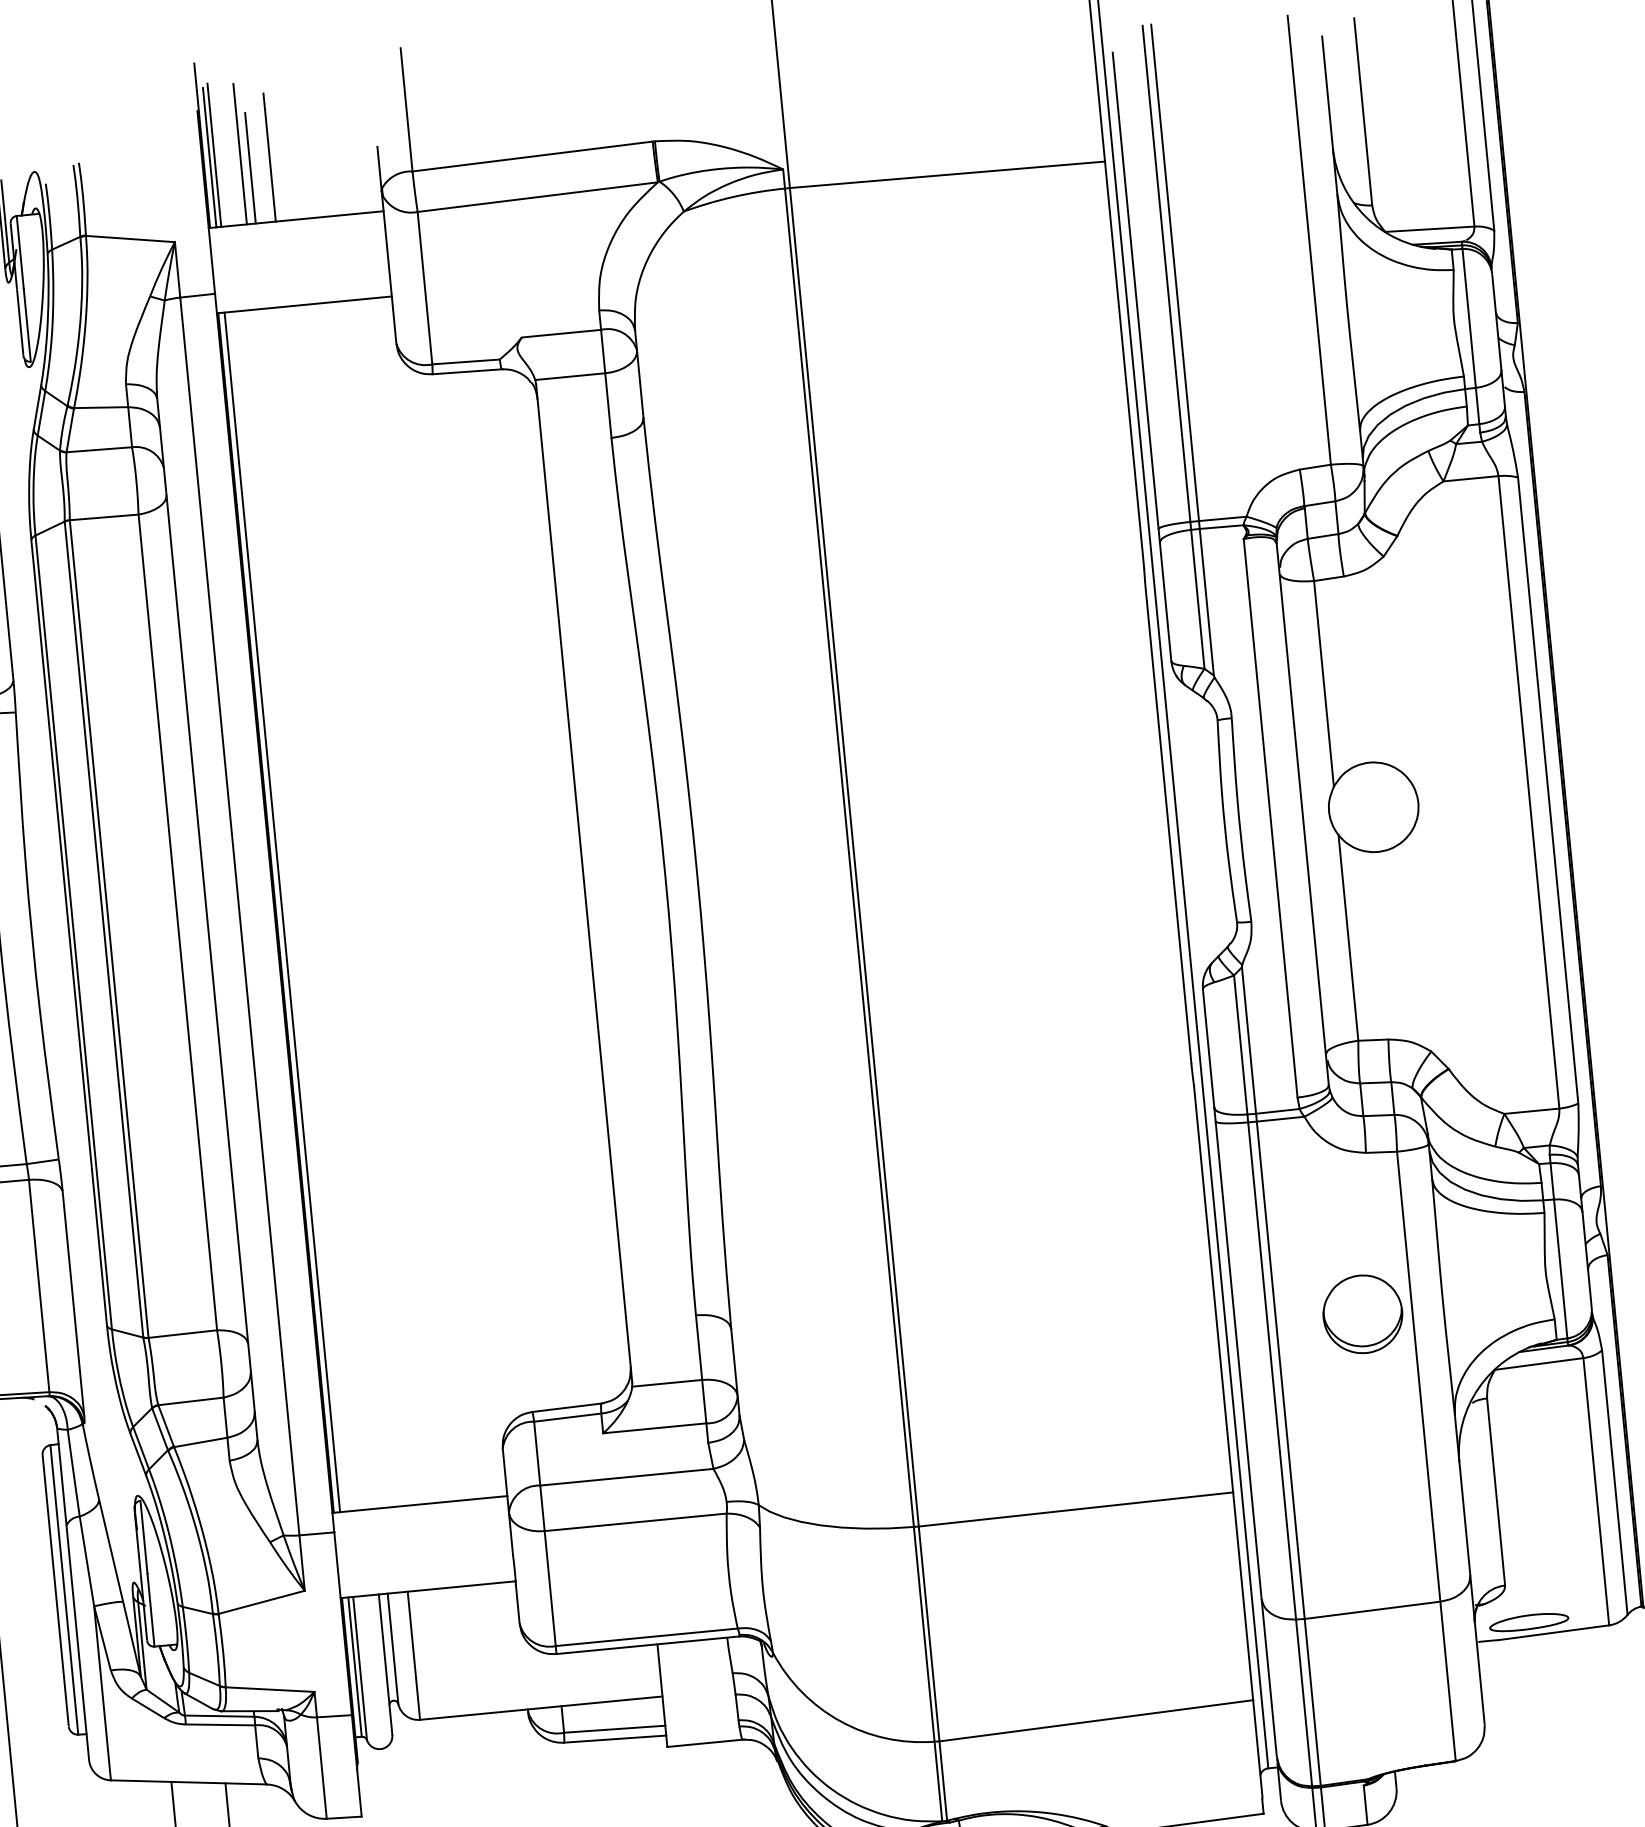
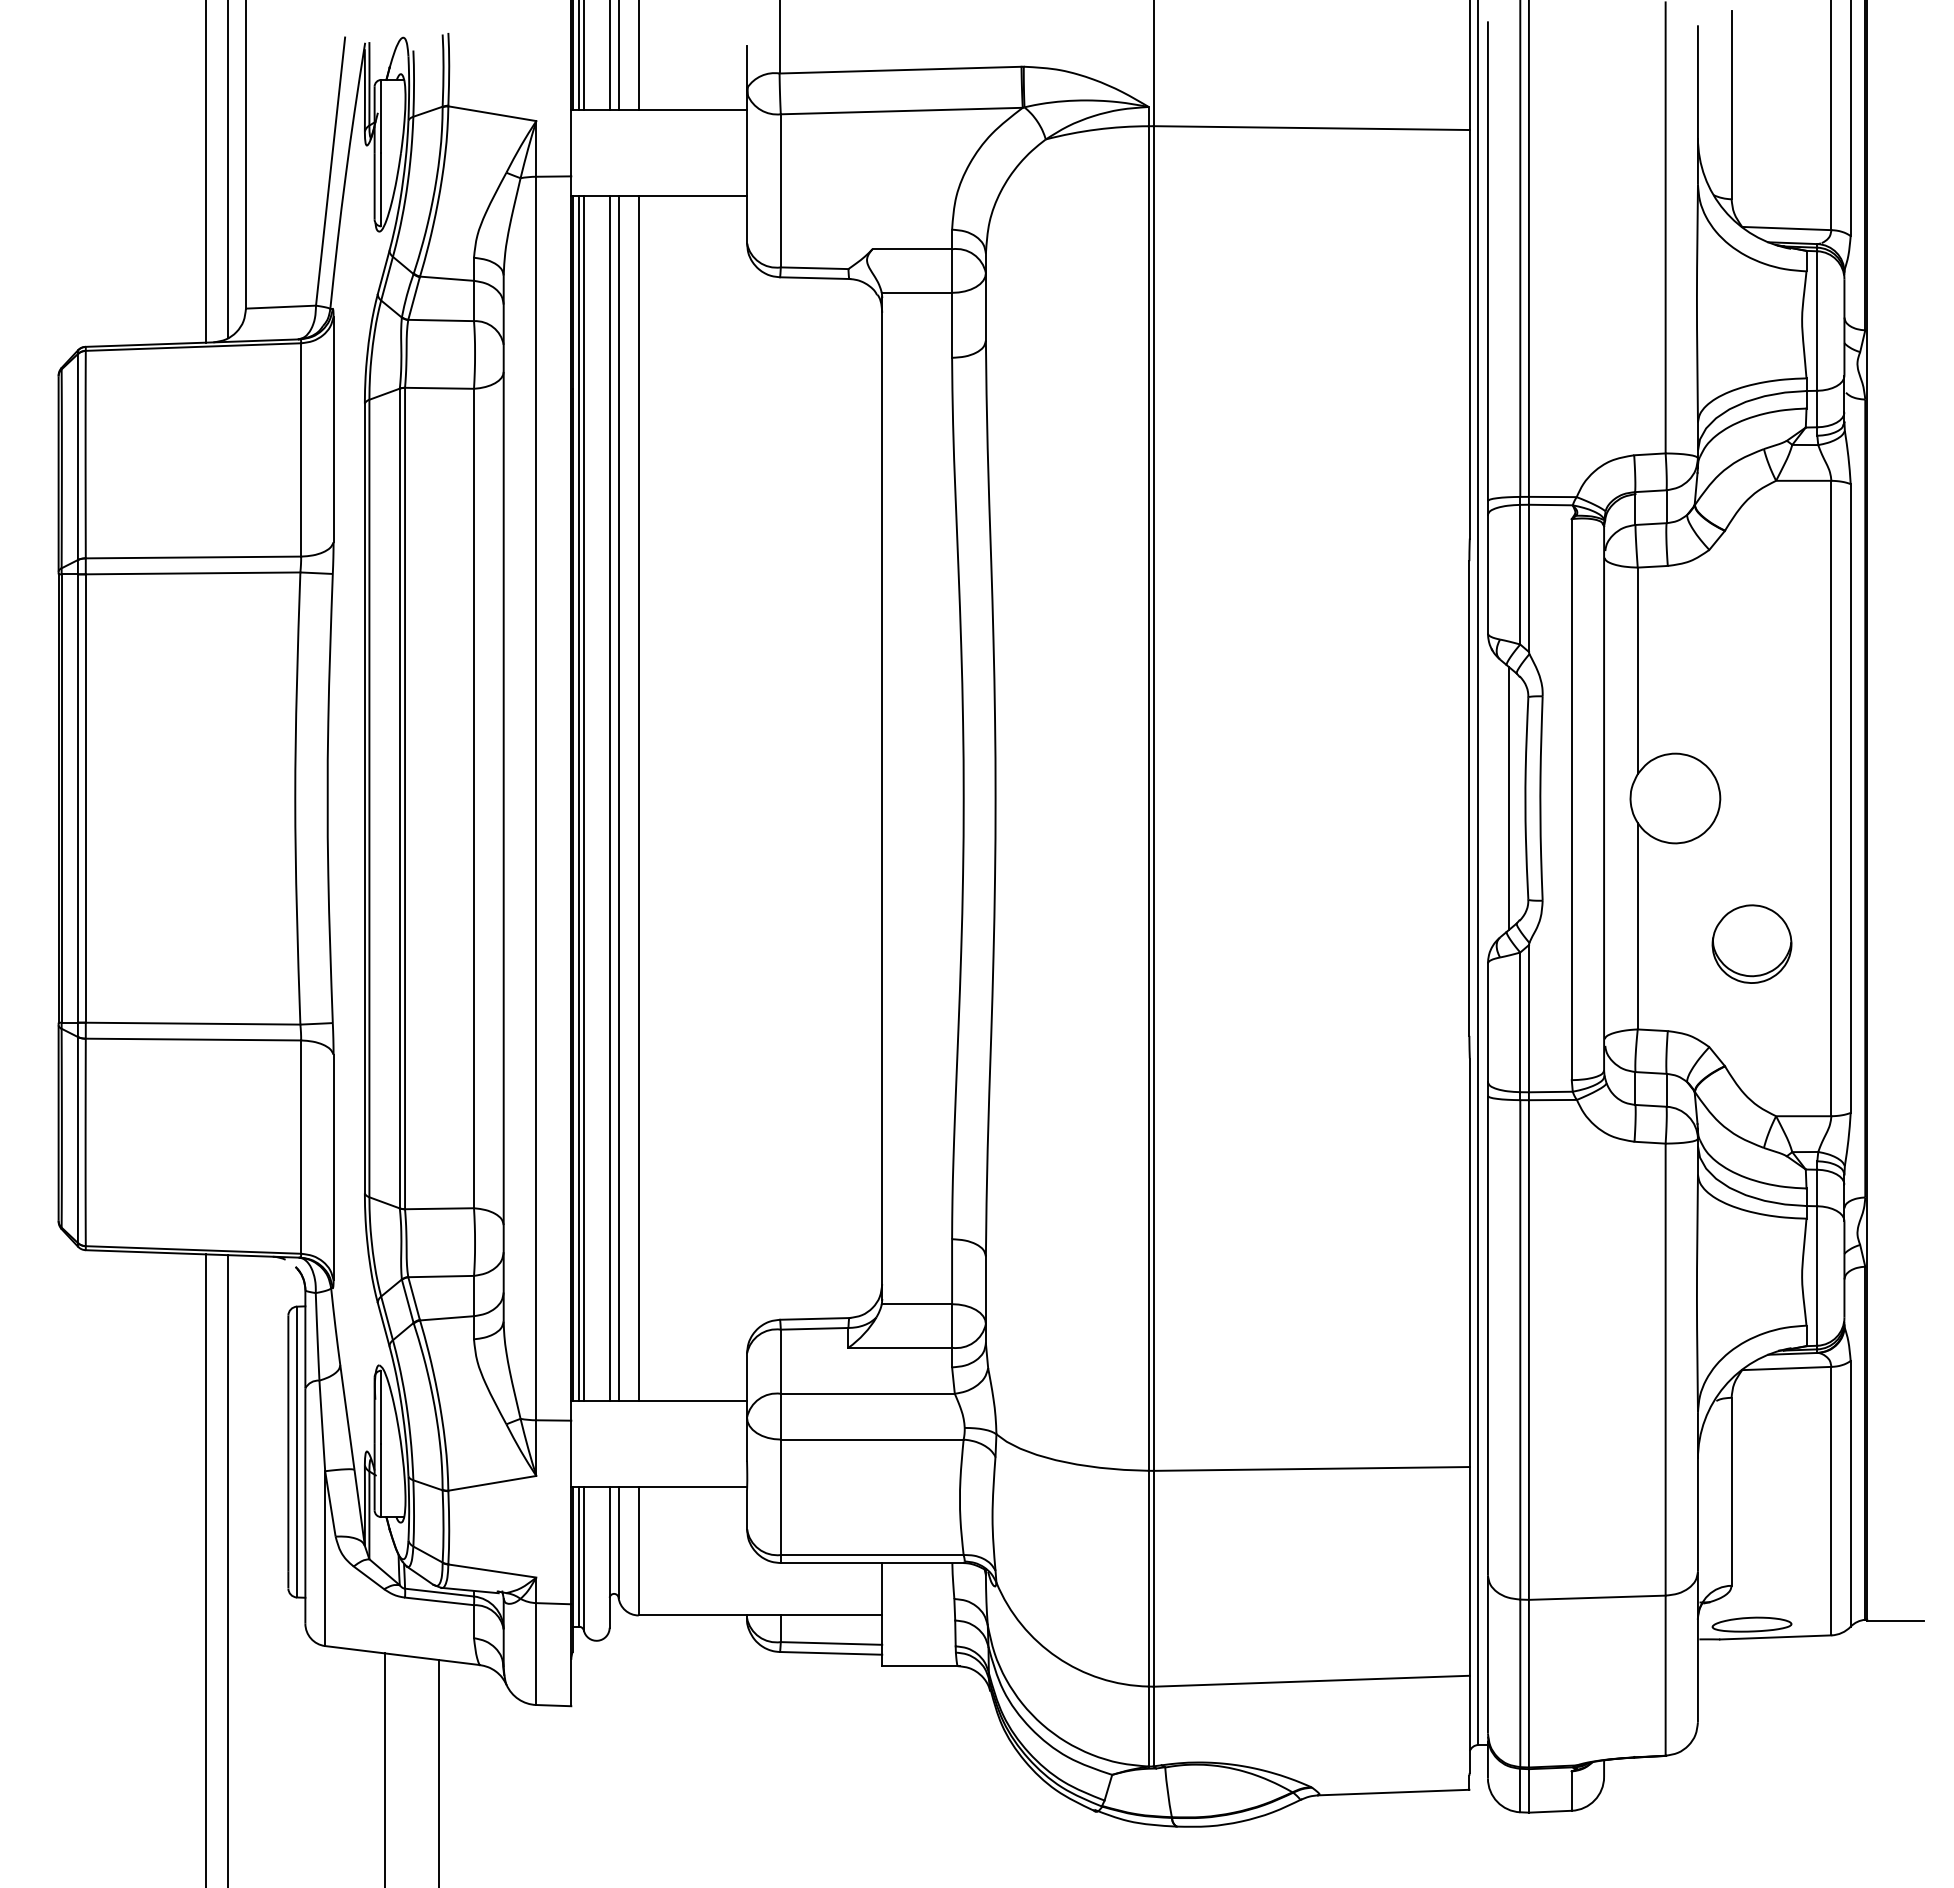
line: (1207, 823) -> (1508, 798), added
line: (341, 906) -> (638, 798), added
line: (321, 908) -> (618, 798), added
line: (312, 909) -> (609, 798), added
line: (286, 911) -> (583, 798), added
part: (1362, 1313) -> (1751, 943), moved

